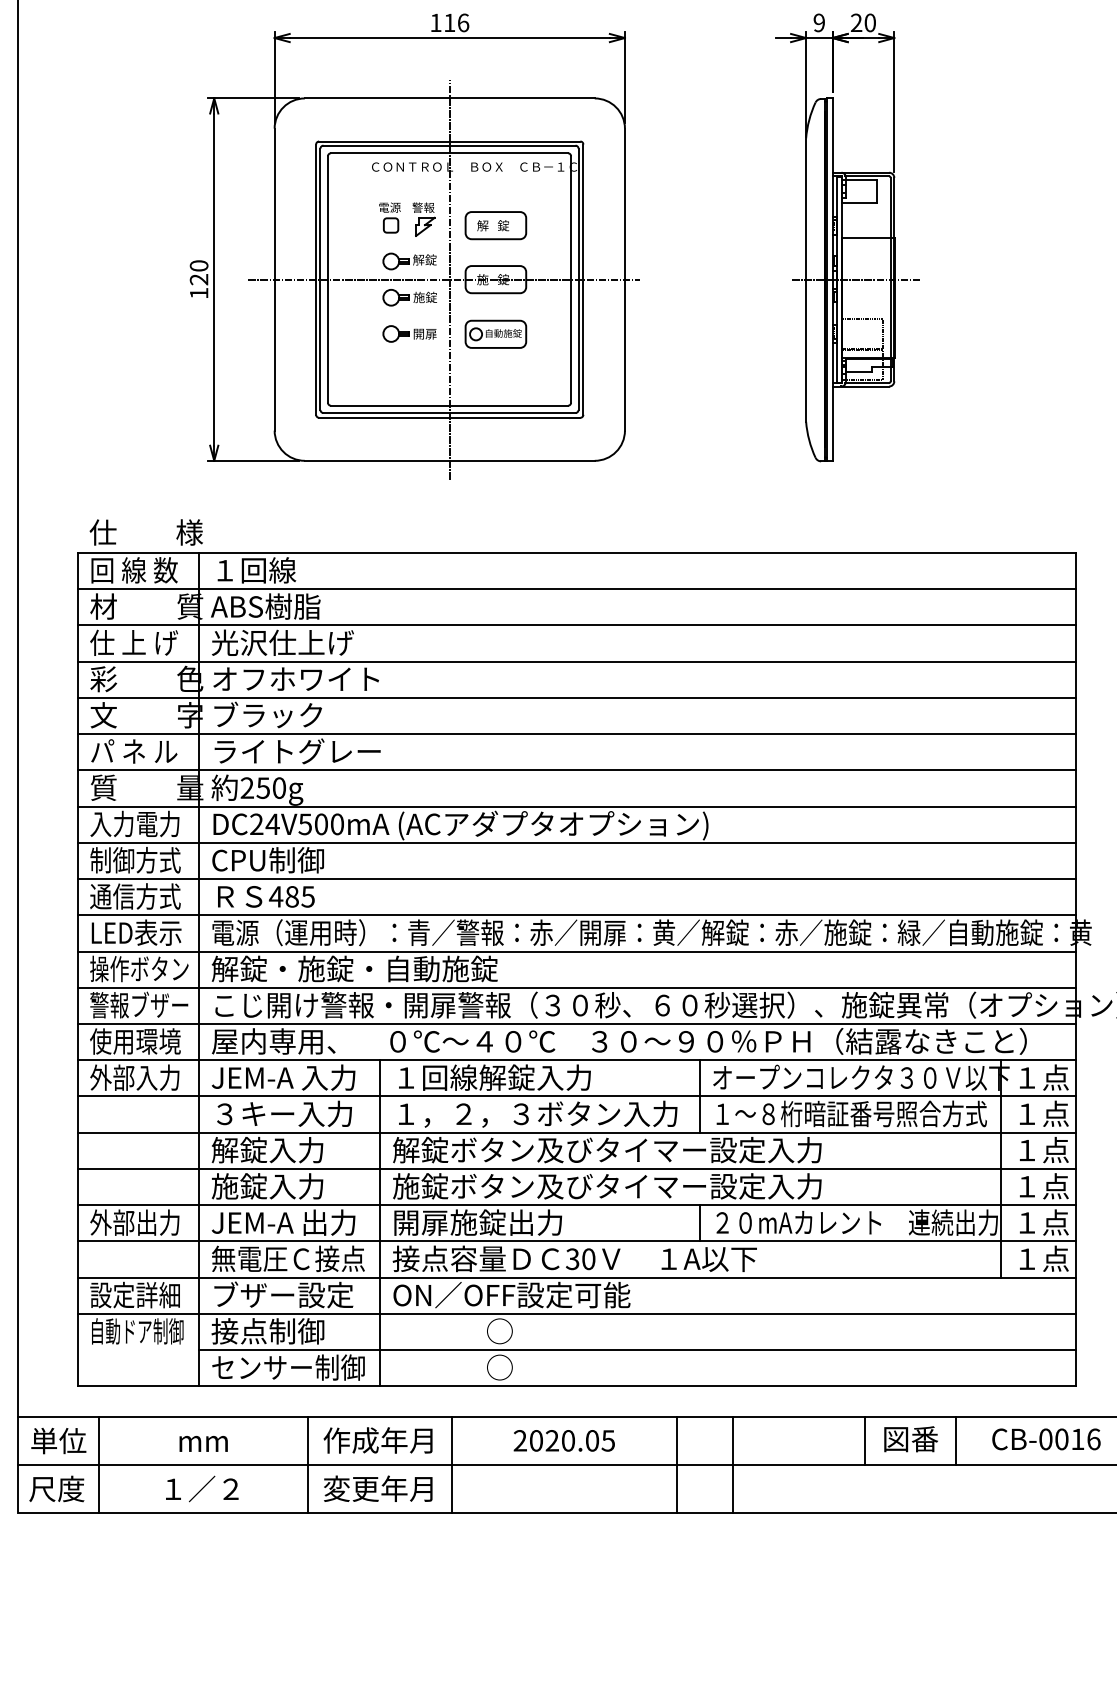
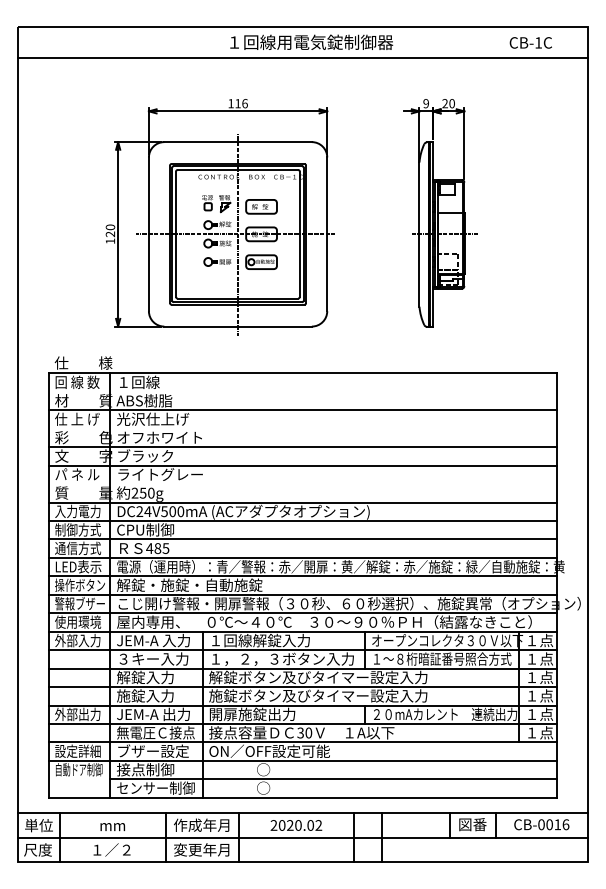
line: (578, 588) -> (303, 391), removed
line: (578, 661) -> (303, 428), removed
line: (578, 771) -> (303, 484), removed
text: (607, 1440) -> (318, 825), 2020.05 -> 2020.02

